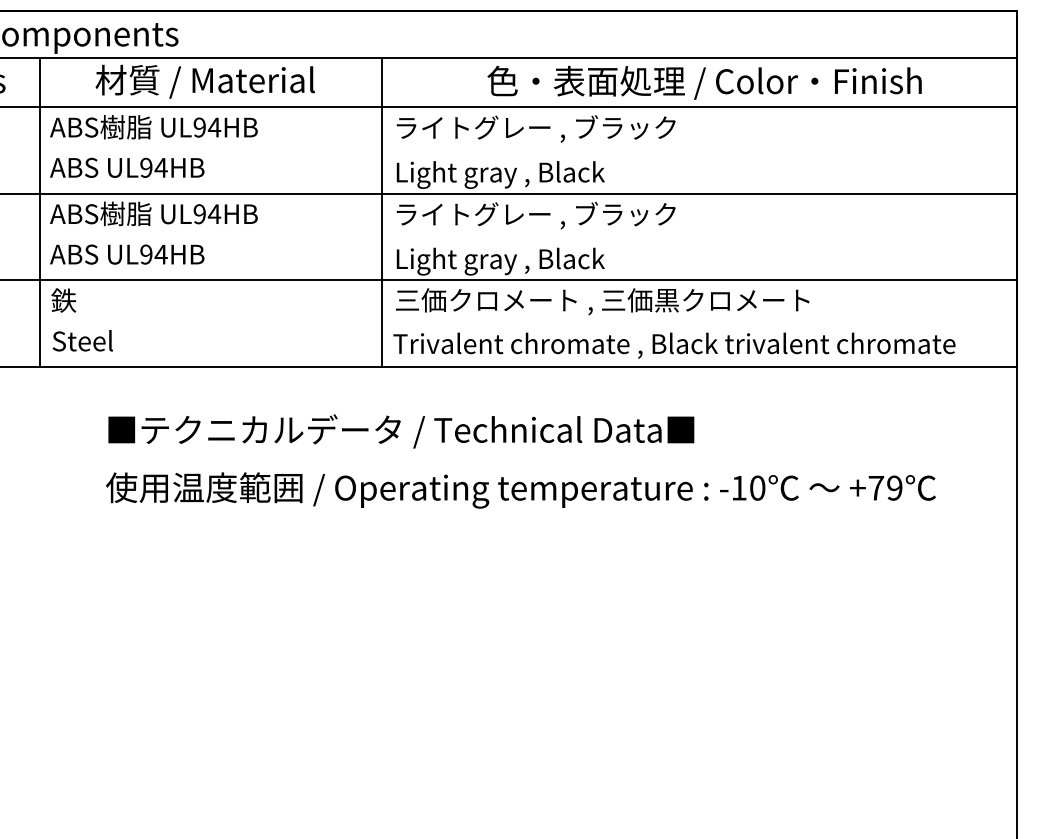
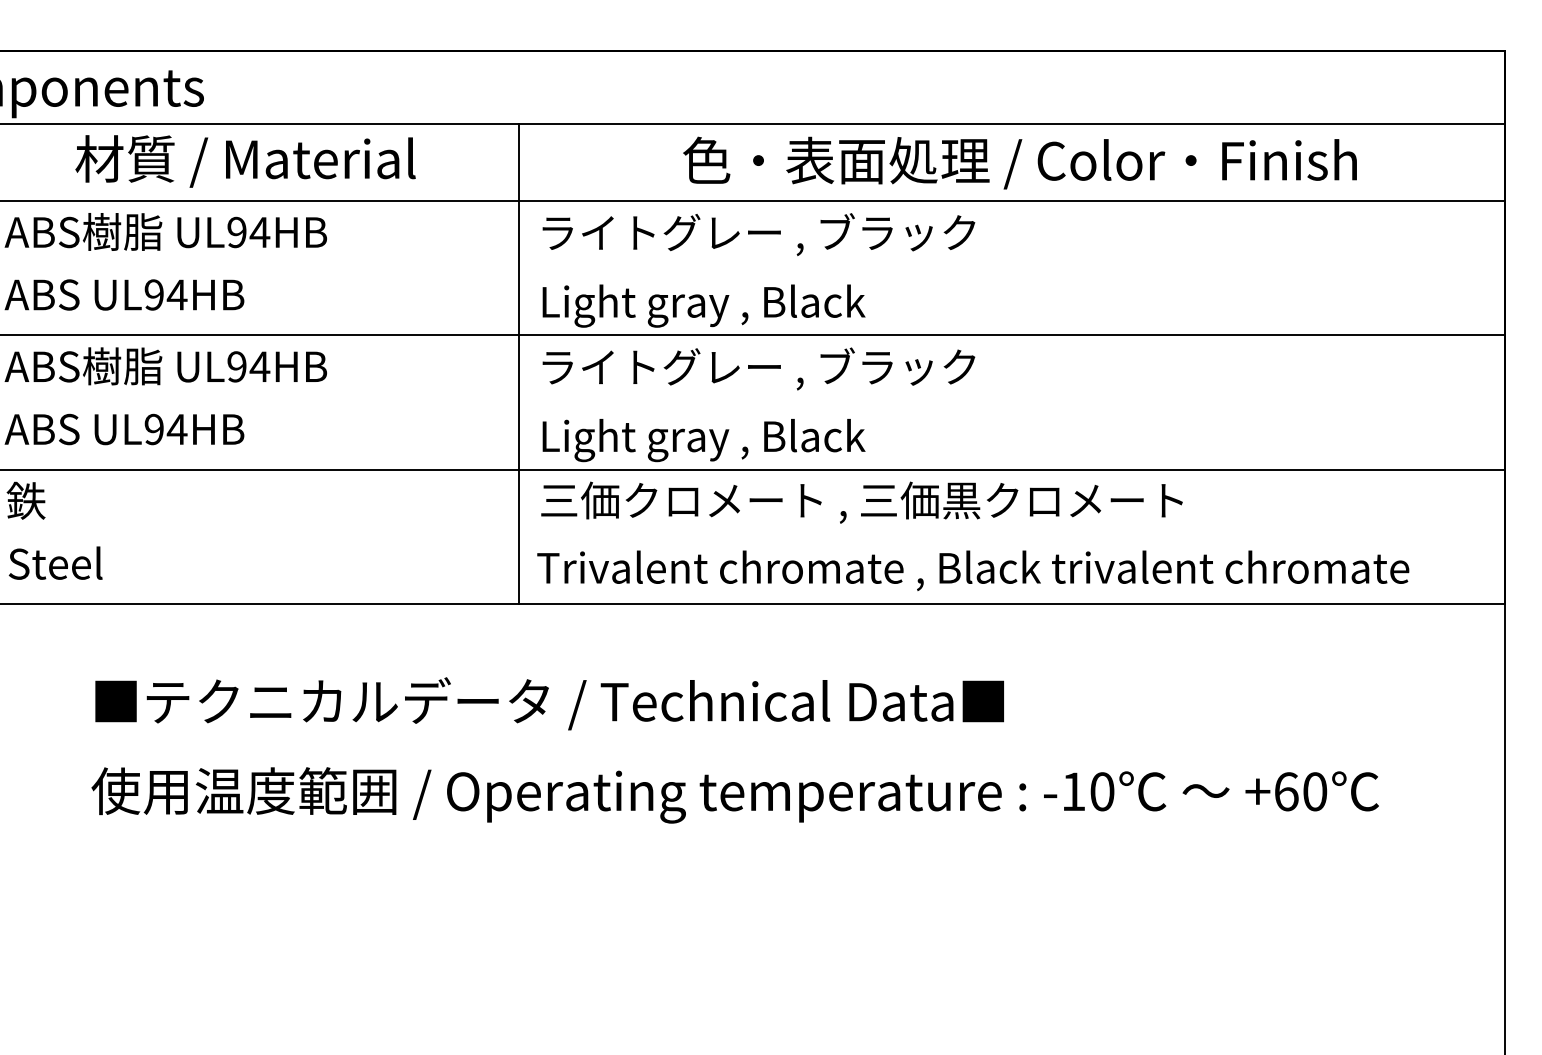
text: (885, 487) -> (1300, 790), +79 -> +60

